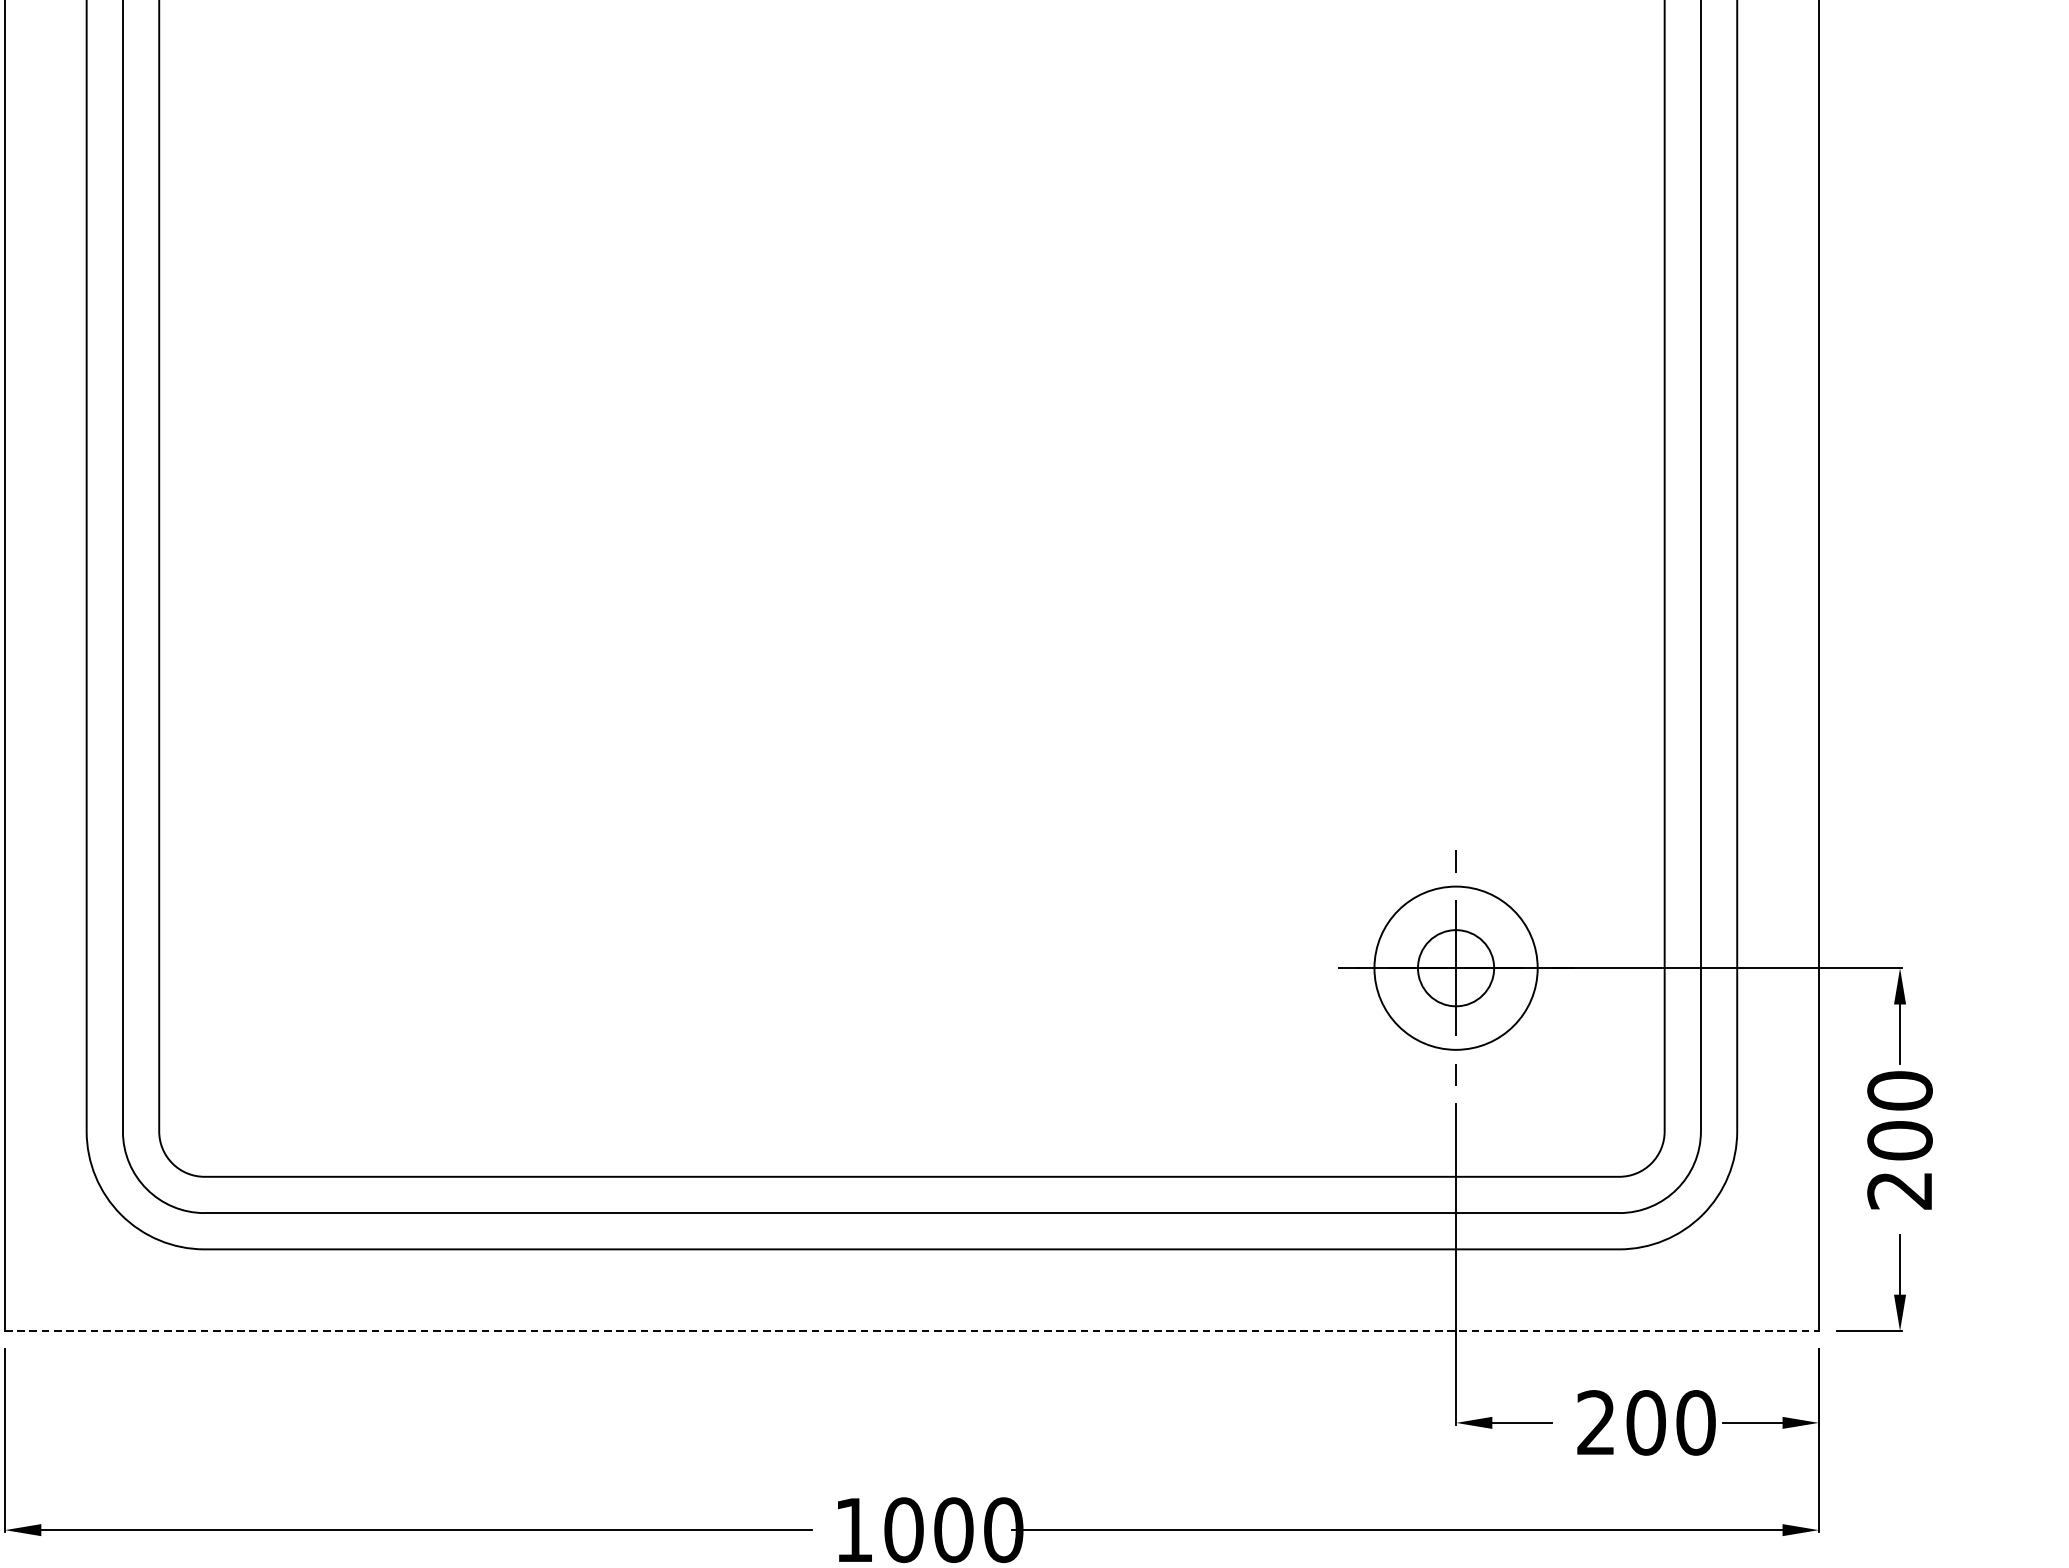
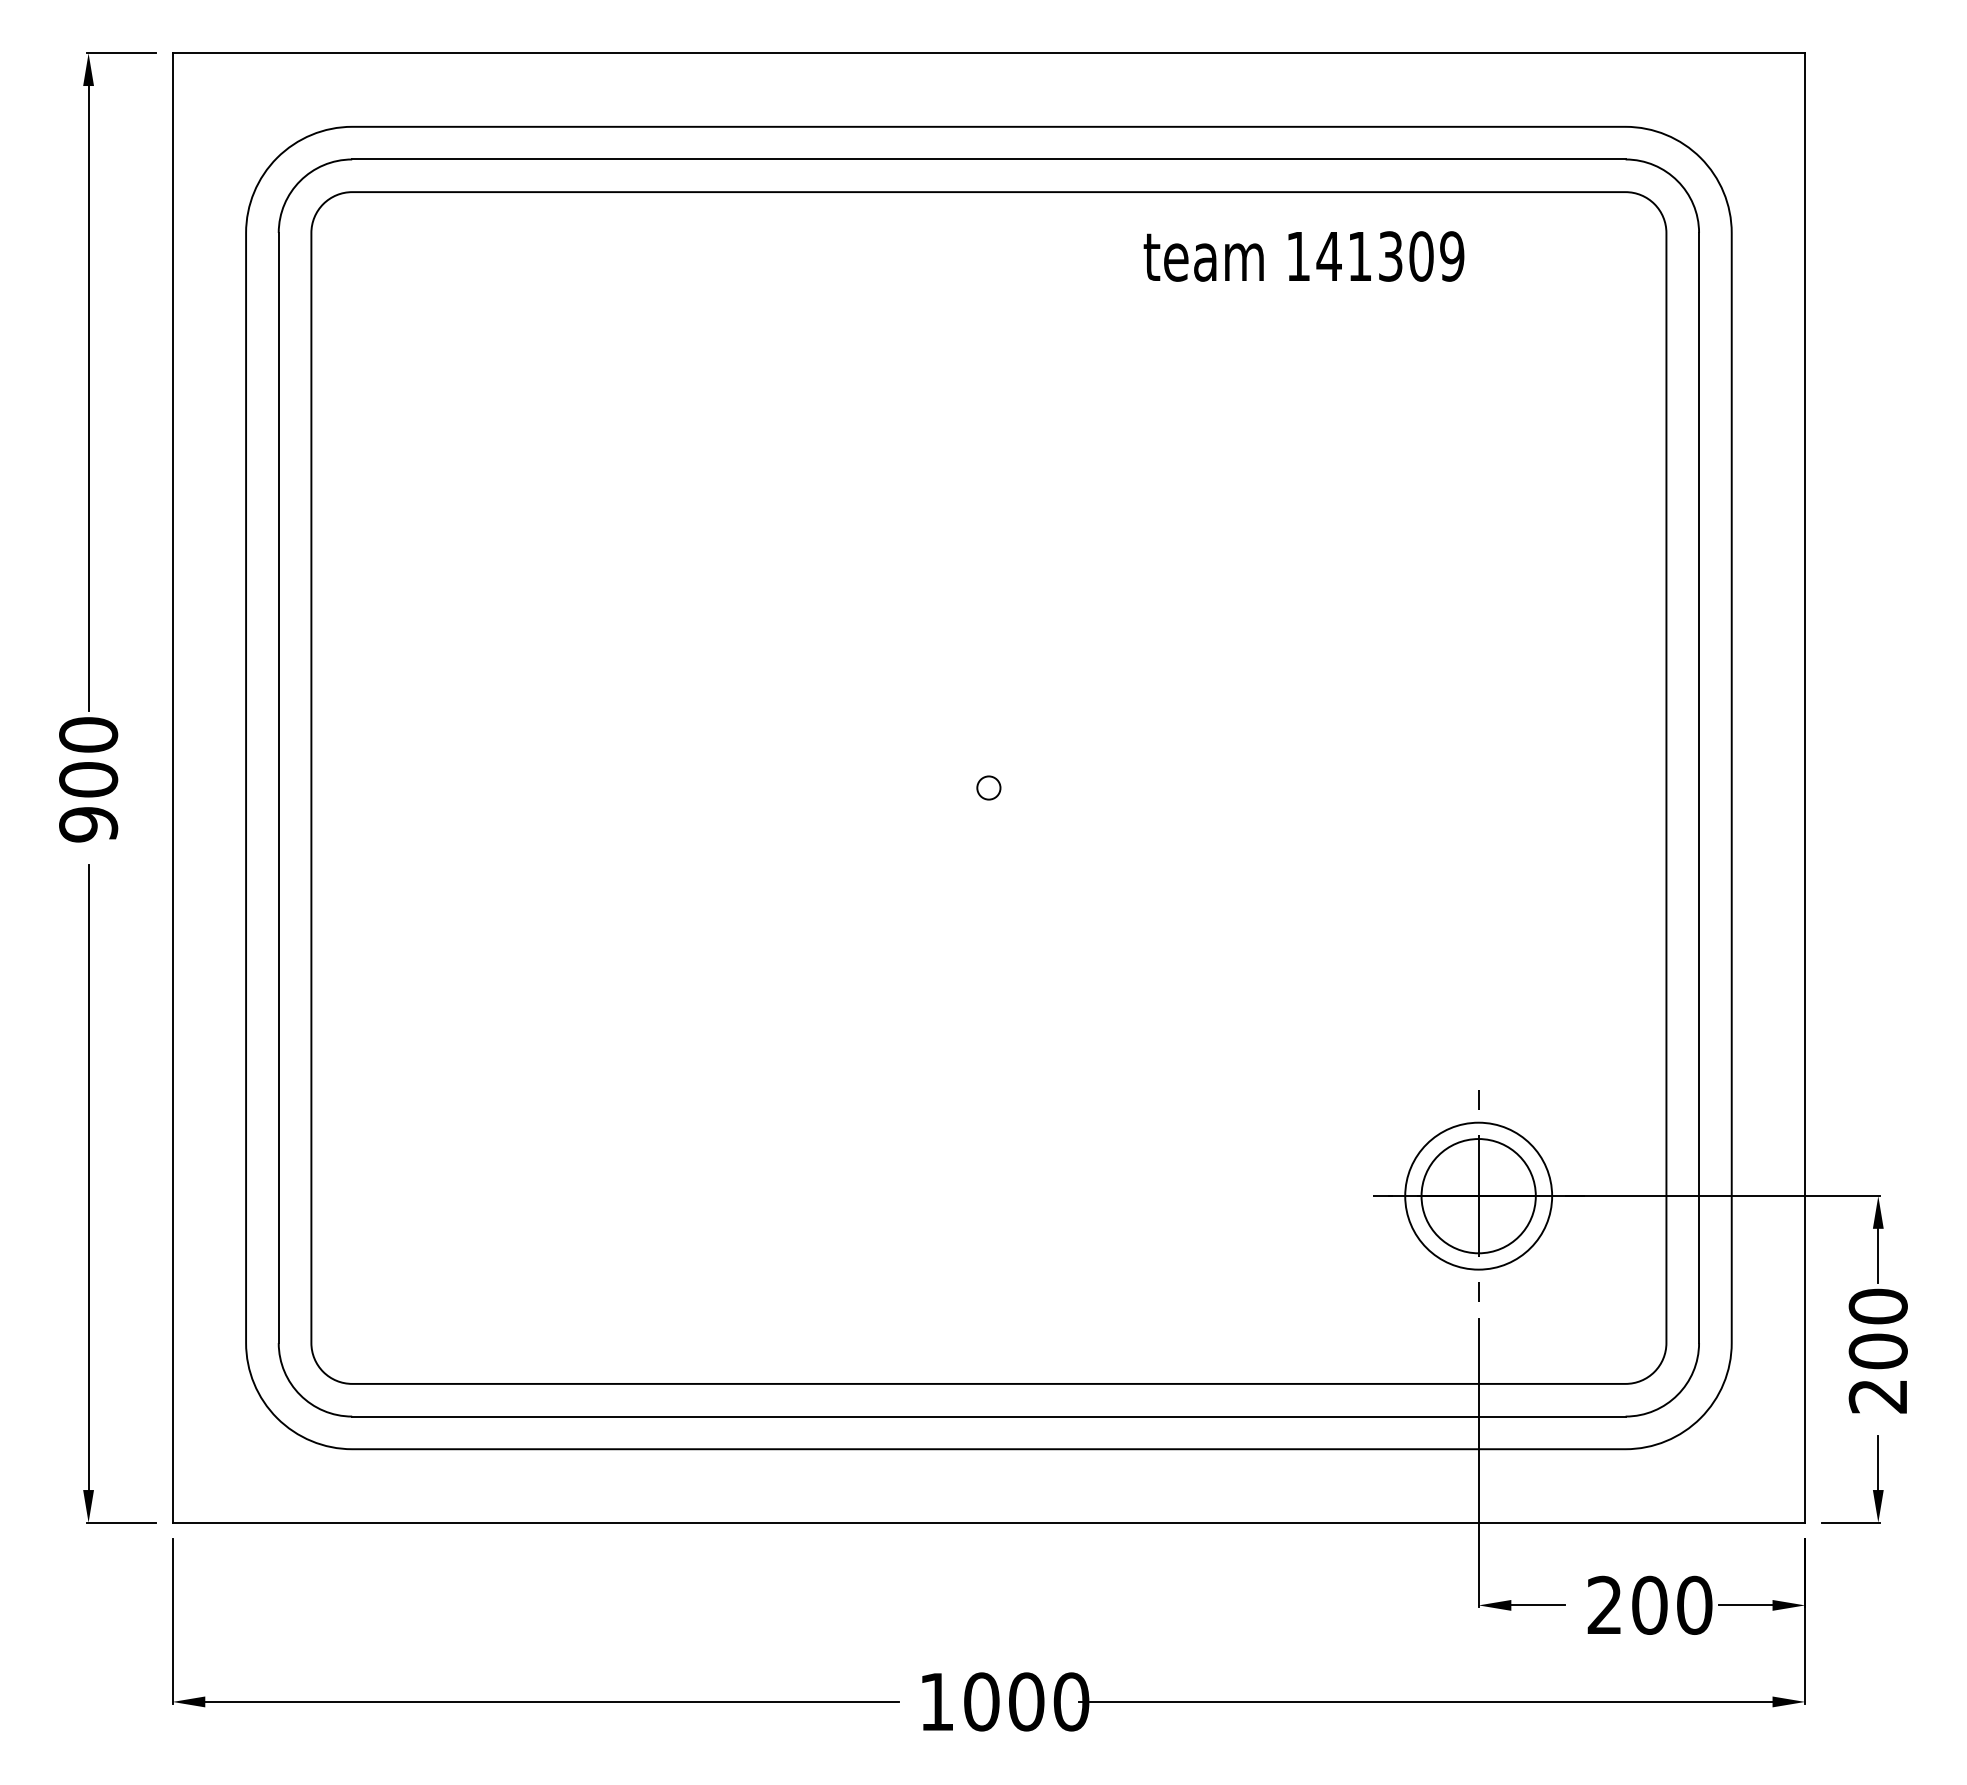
circle: (911, 514) -> (988, 787), added
circle: (1455, 968) -> (1478, 1196), size x1.67
line: (912, 1330) -> (989, 1522), dashed -> solid

